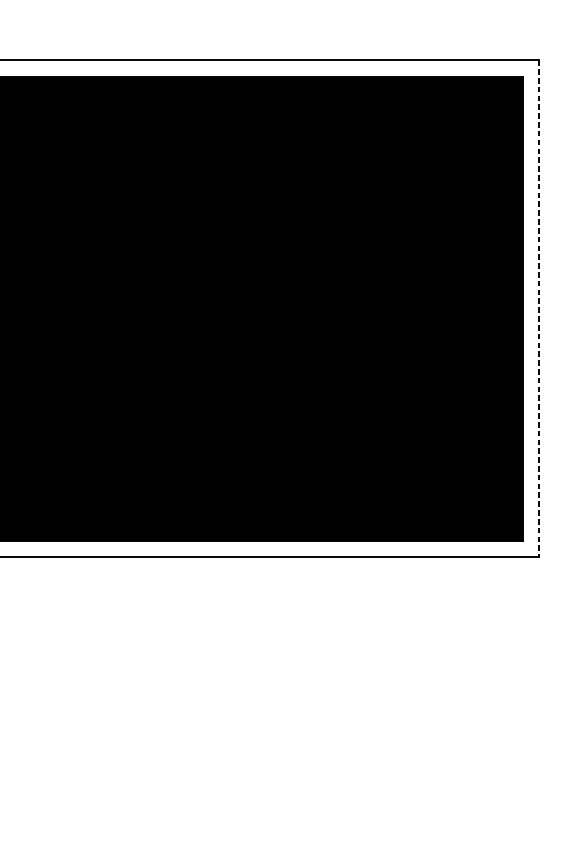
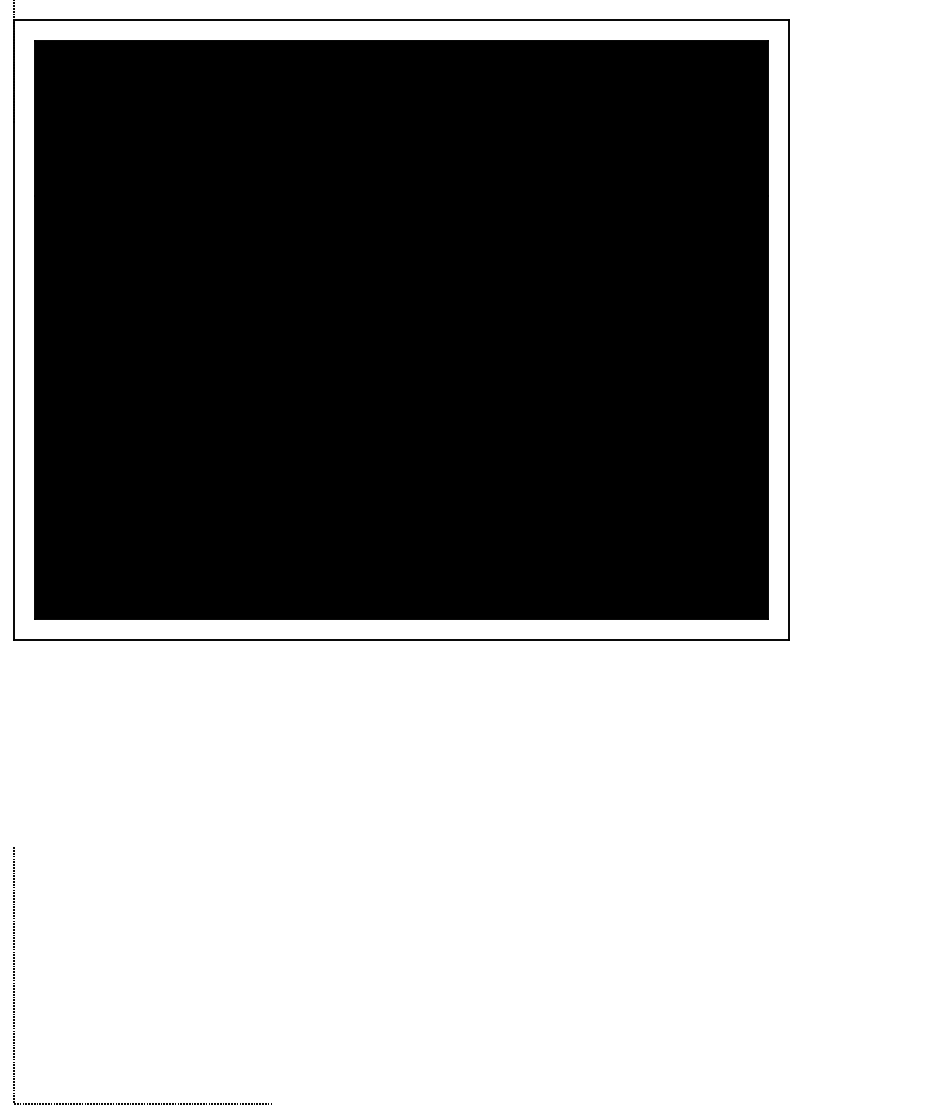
line: (538, 308) -> (788, 329), dashed -> solid

